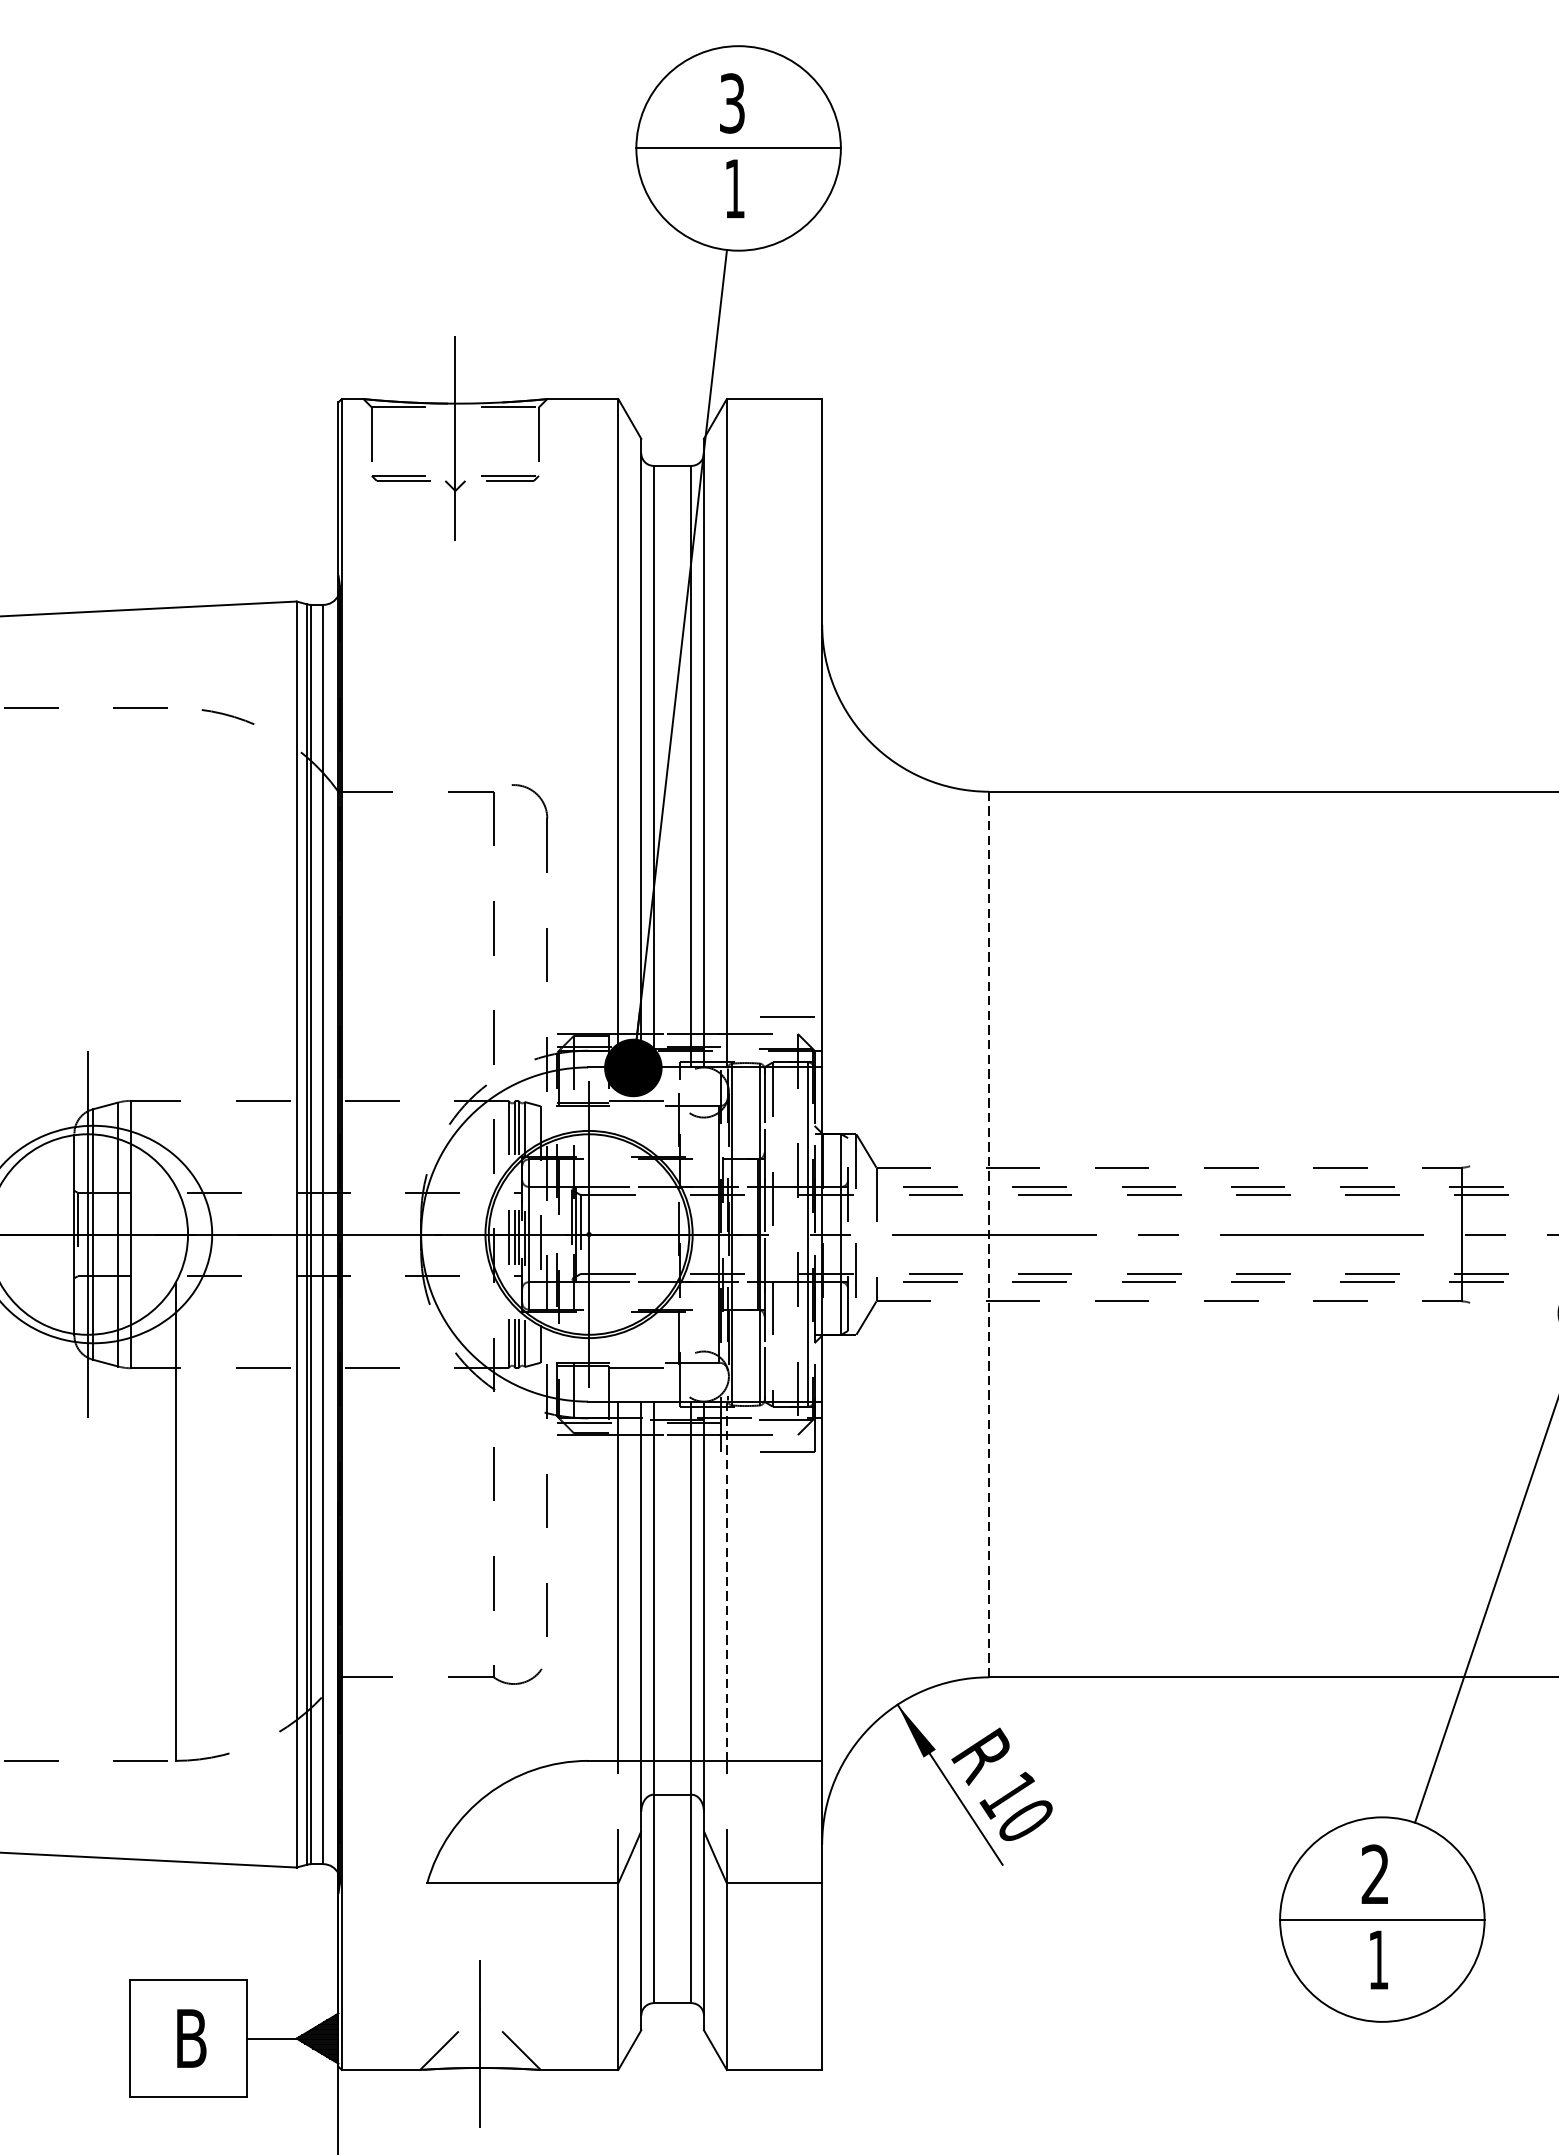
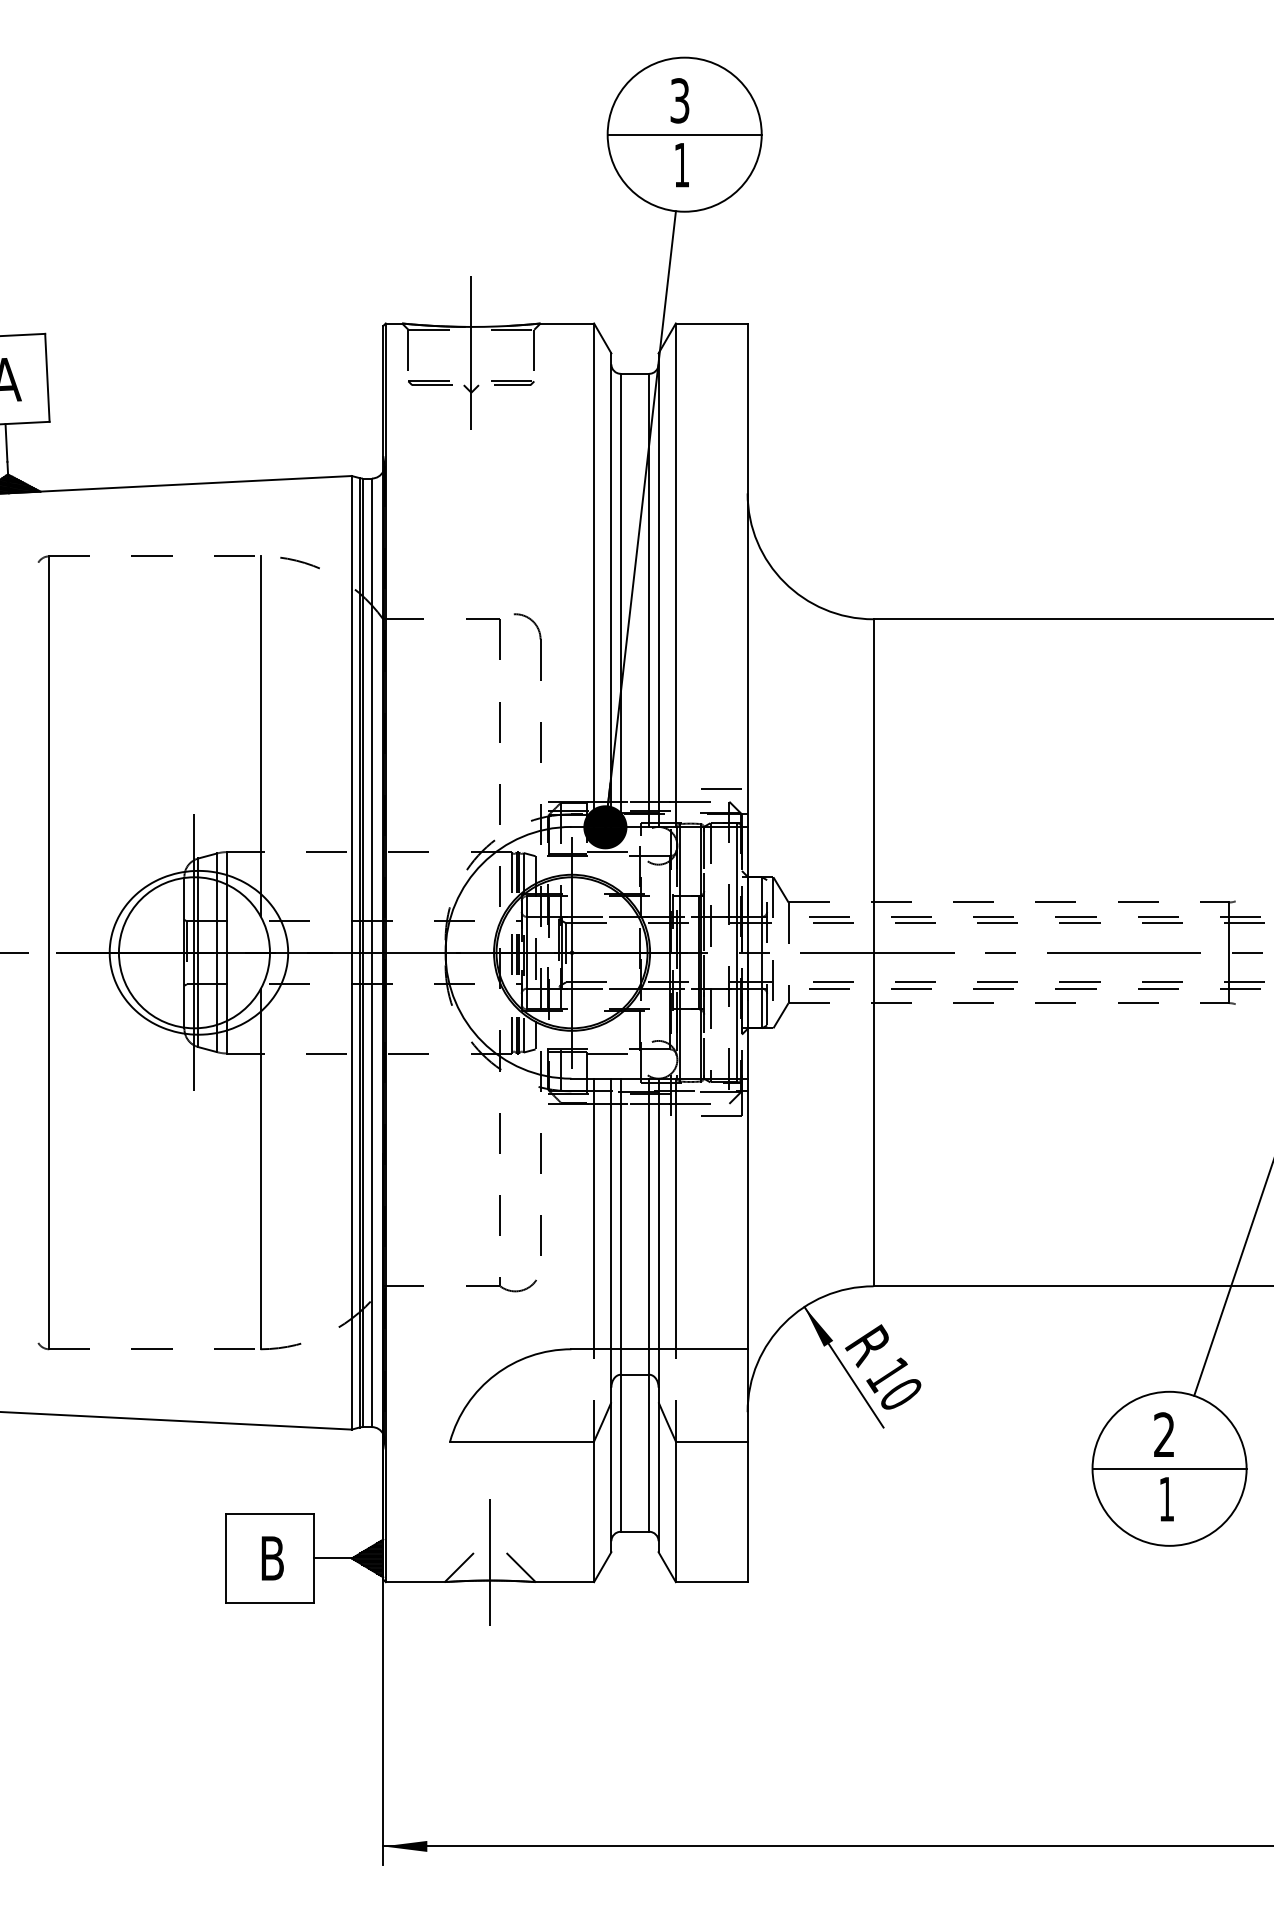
line: (175, 947) -> (260, 736), added
line: (989, 1234) -> (873, 952), dashed -> solid
line: (726, 1581) -> (675, 1214), dashed -> solid

